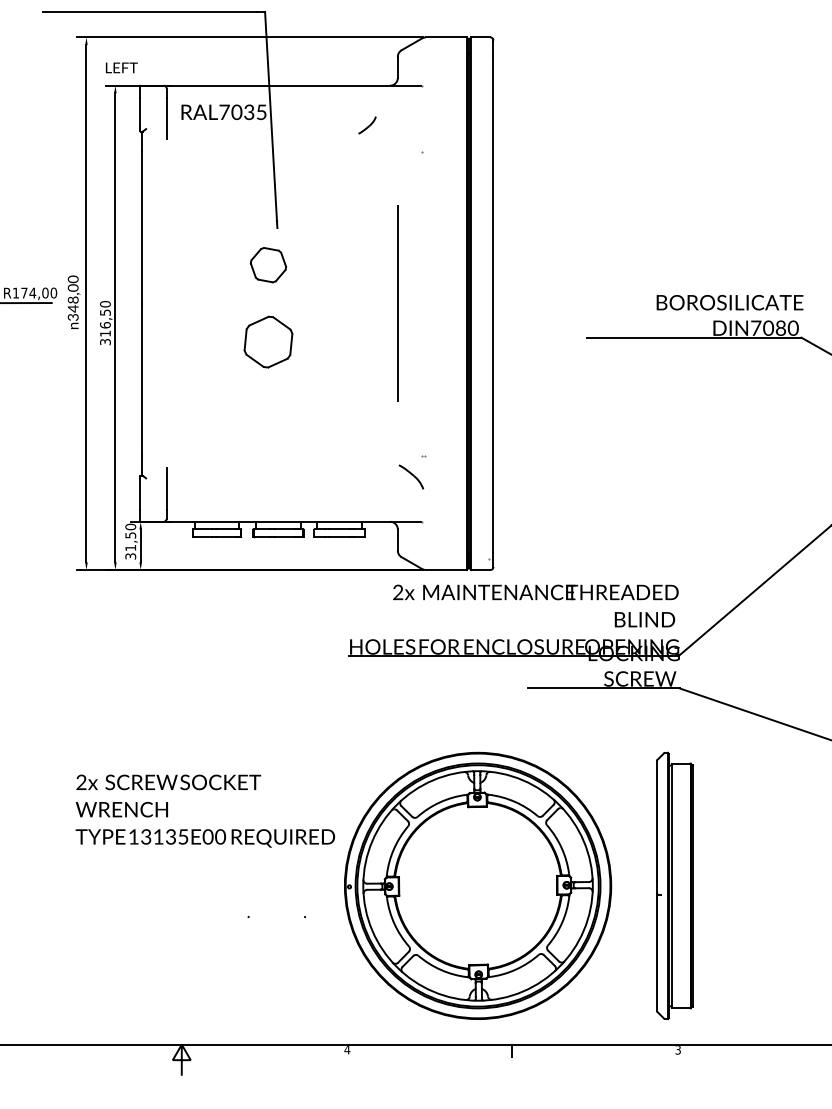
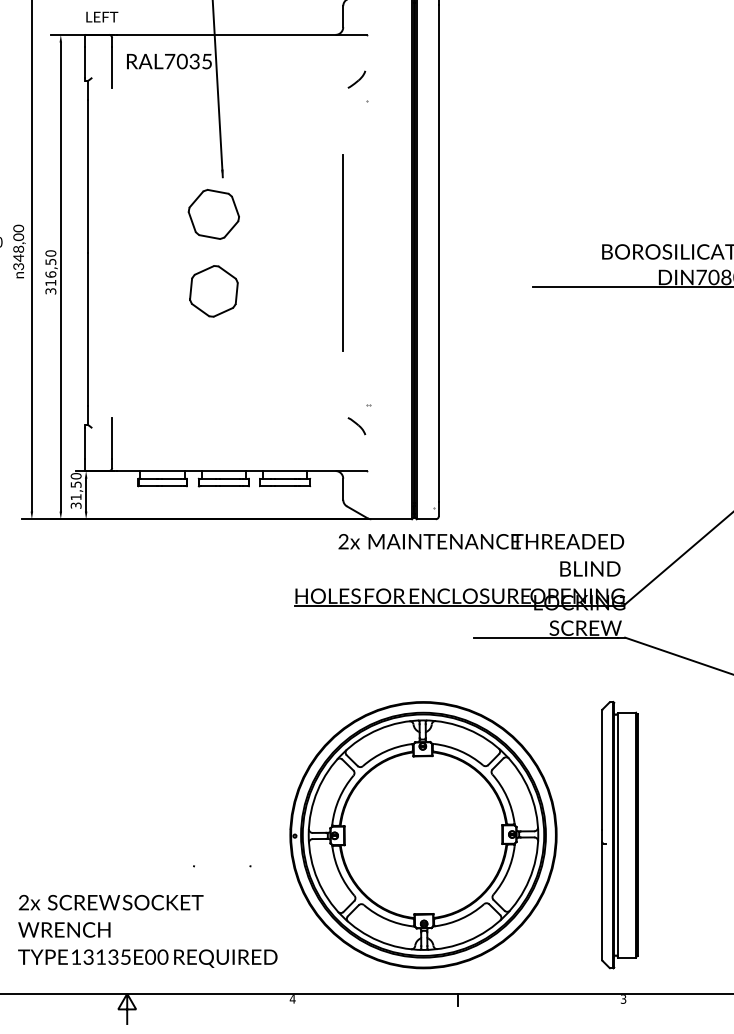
text: (121, 67) -> (101, 16), moved
part: (367, 125) -> (356, 79), moved
part: (268, 264) -> (213, 213), size x1.43
part: (411, 476) -> (356, 425), size x0.71
text: (205, 810) -> (147, 930), moved

